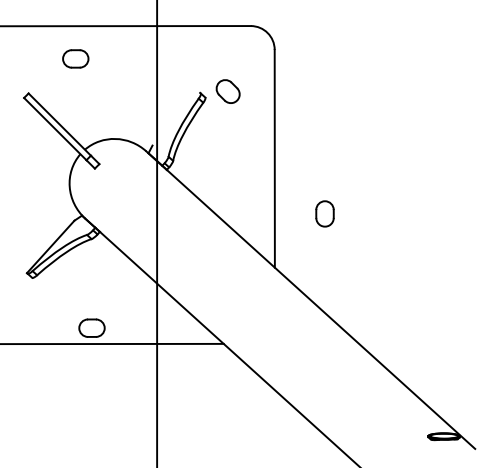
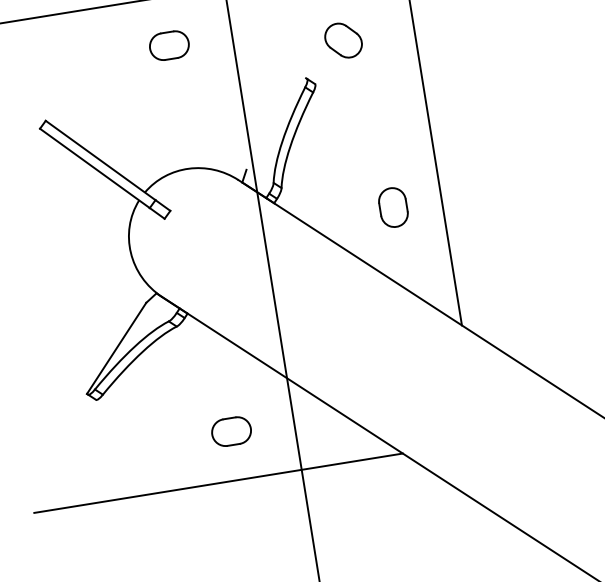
part: (75, 58) -> (168, 45), moved
part: (227, 91) -> (342, 40), moved
part: (324, 213) -> (392, 207), moved
part: (91, 327) -> (230, 430), moved

